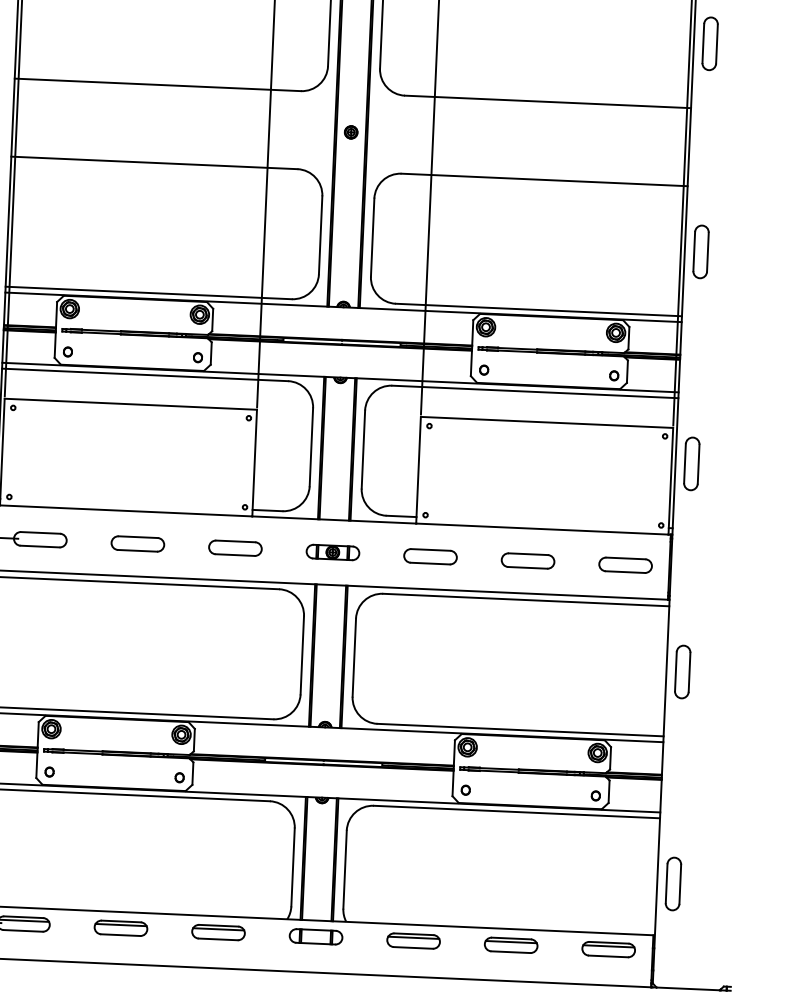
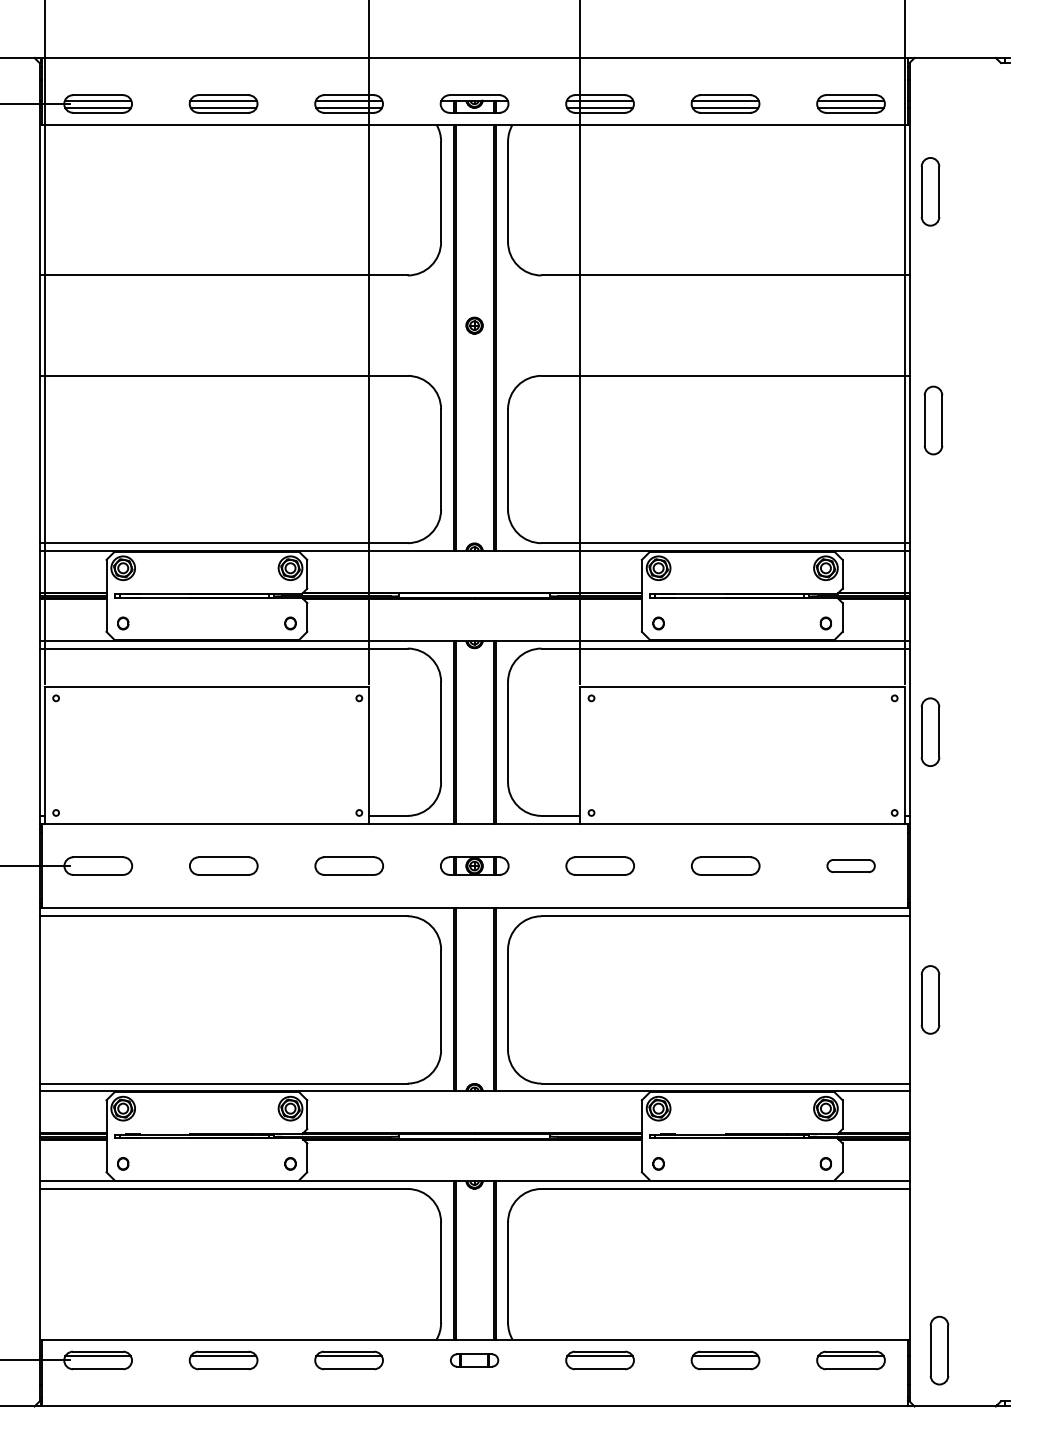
part: (701, 251) -> (933, 420), moved
part: (625, 564) -> (850, 865), size x0.7
part: (673, 883) -> (939, 1350), moved
part: (316, 936) -> (474, 1360), size x0.7

